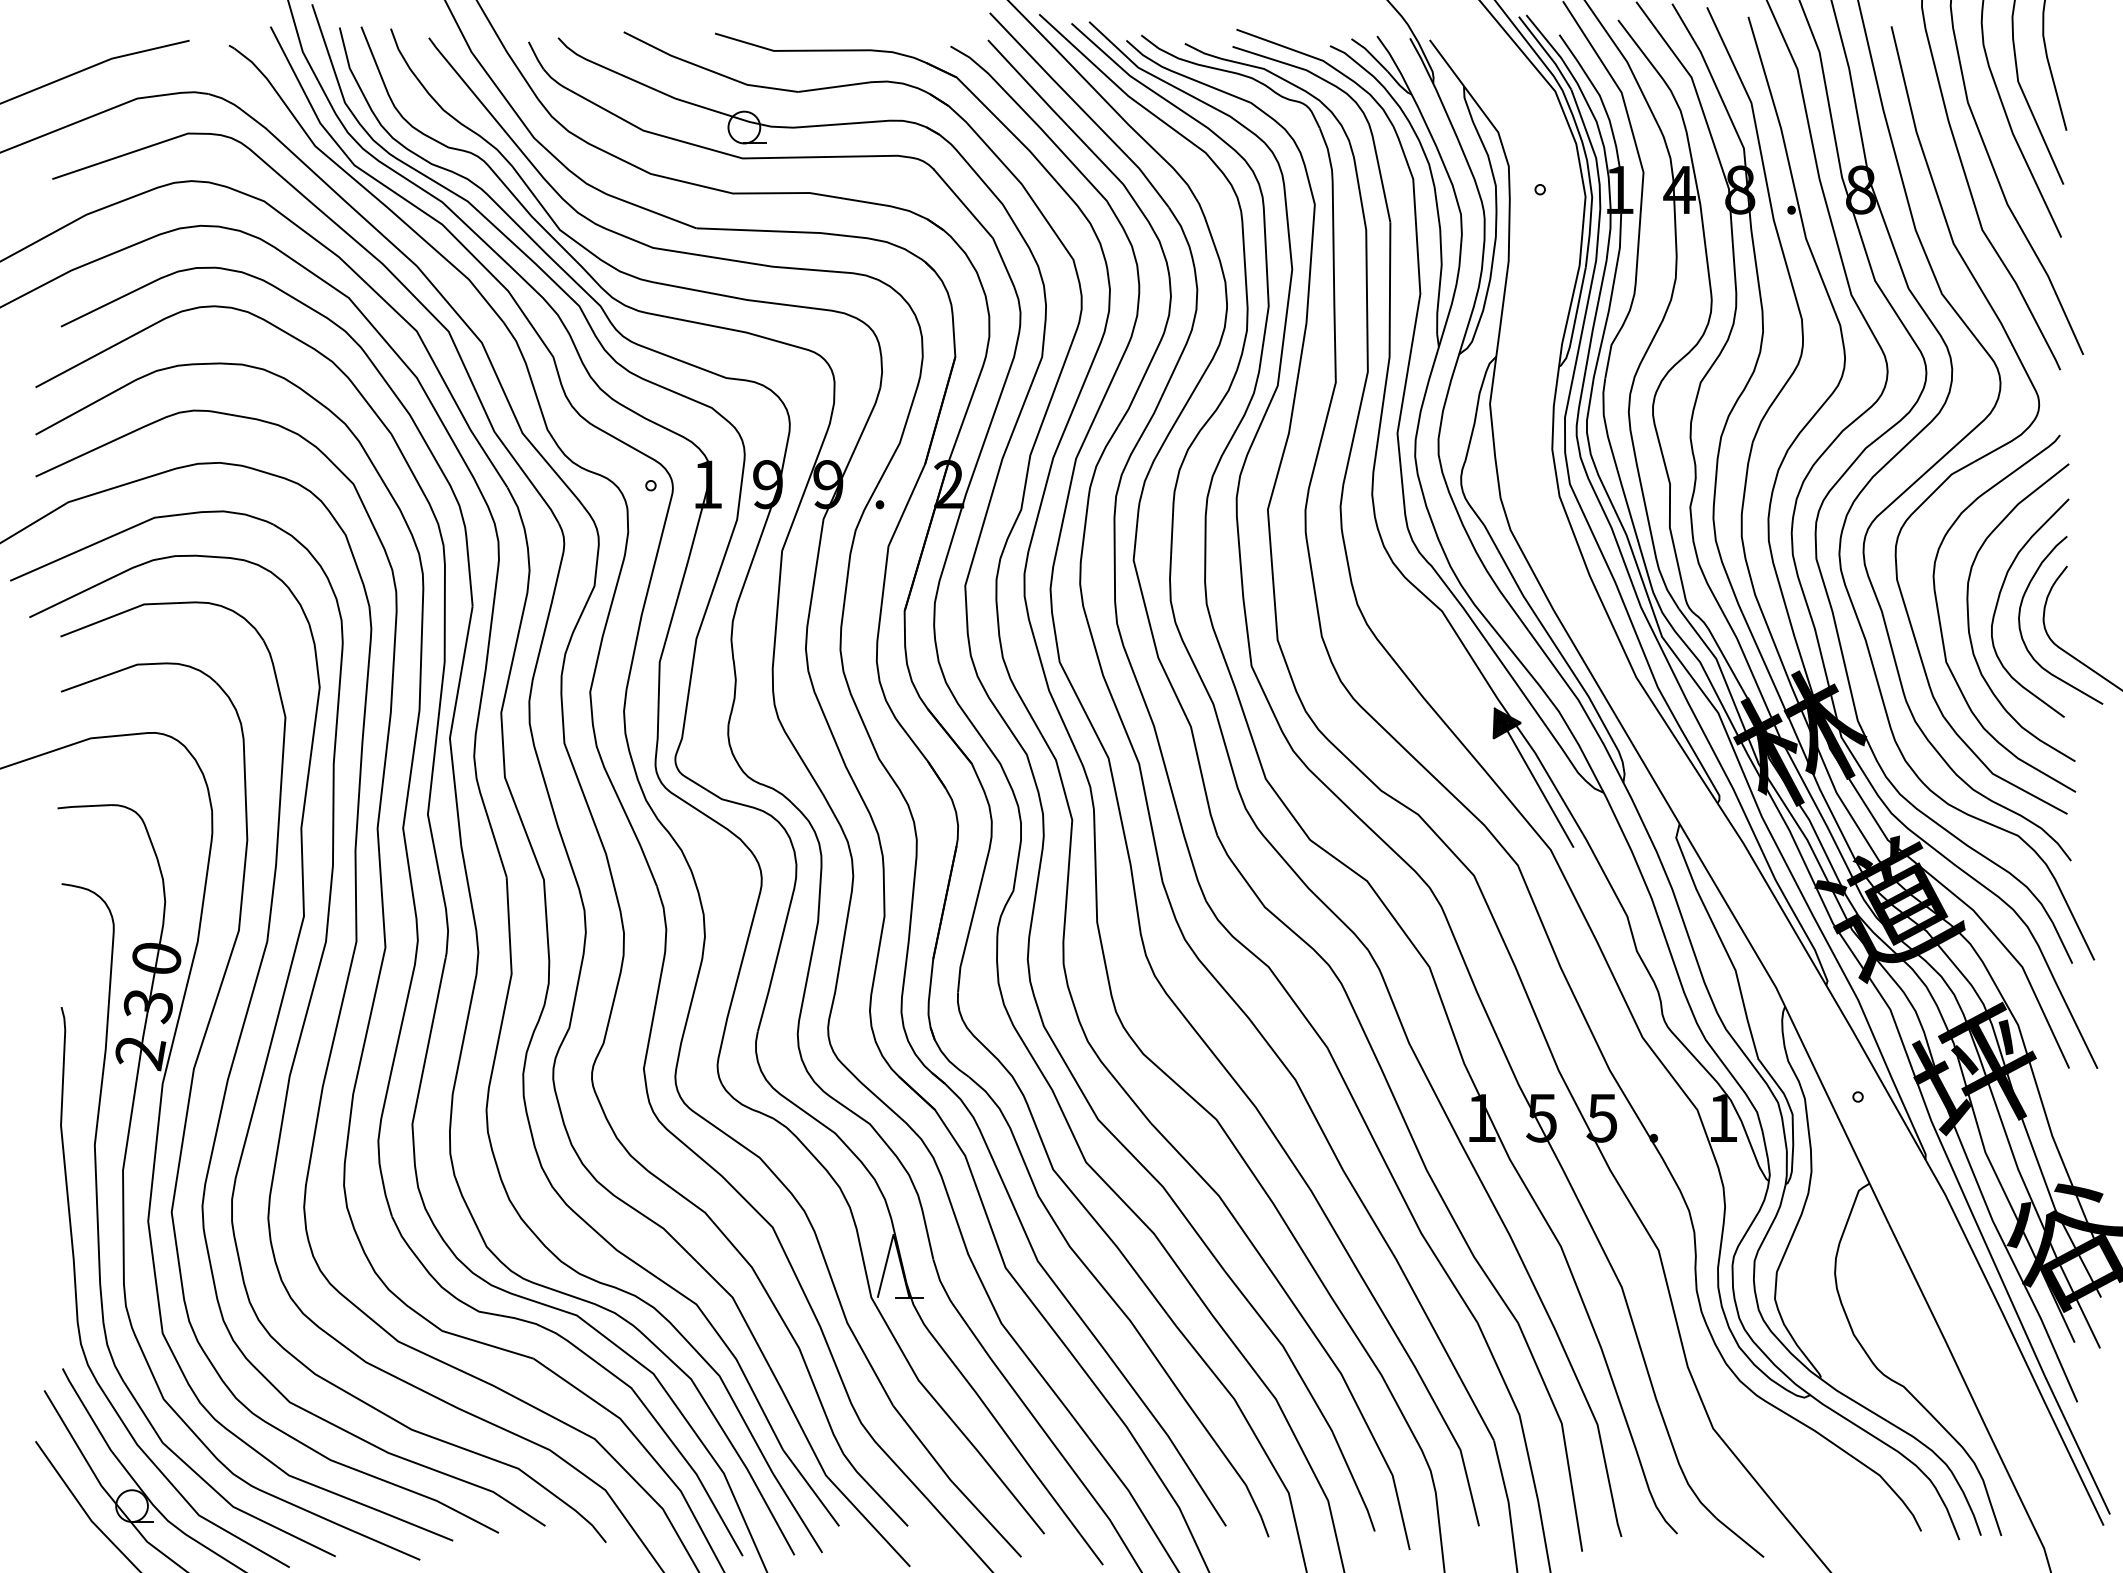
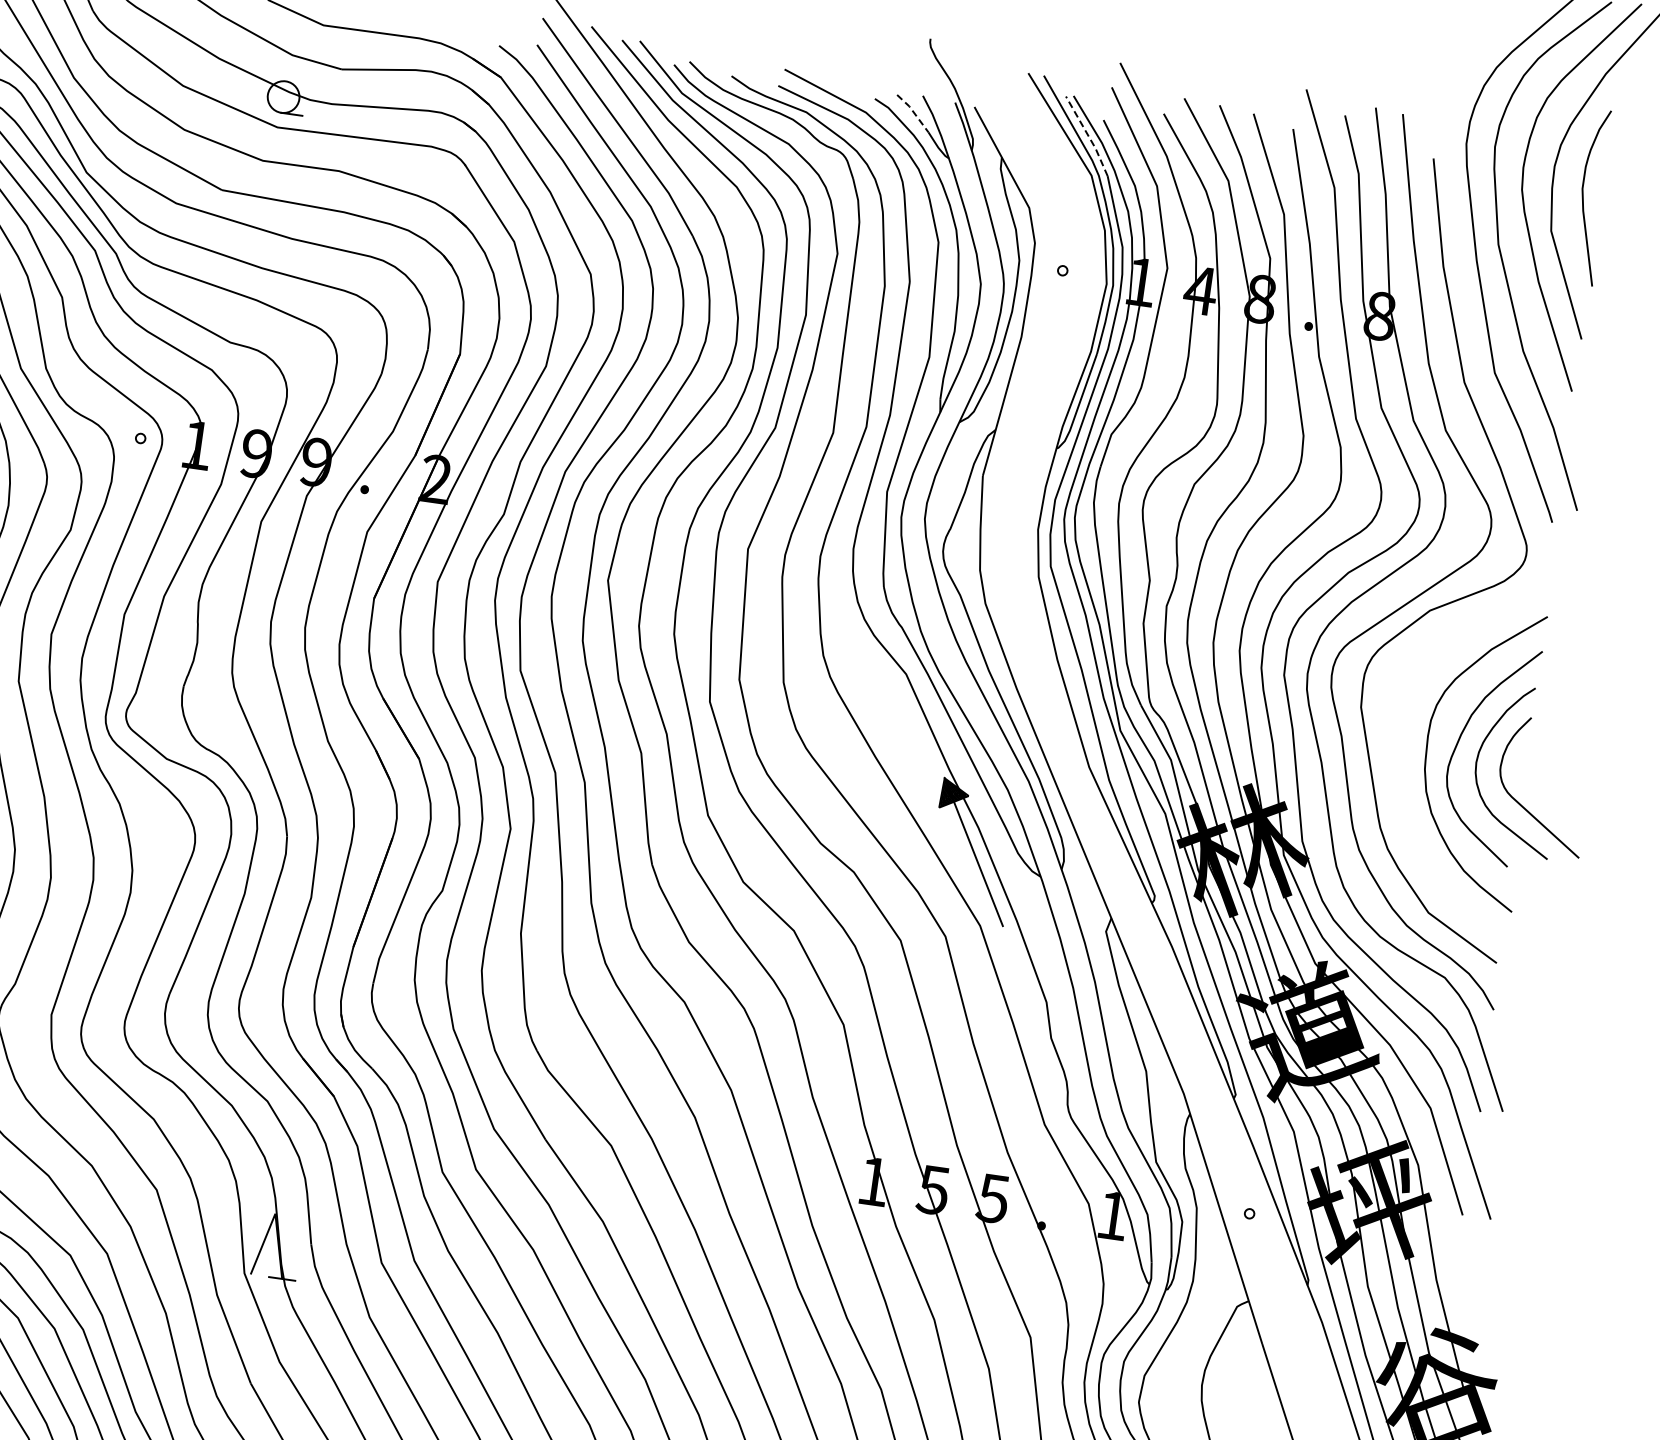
line: (1547, 53) -> (1089, 136), solid -> dashed
line: (1370, 54) -> (913, 113), solid -> dashed
curve: (1941, 624) -> (1398, 757), removed

